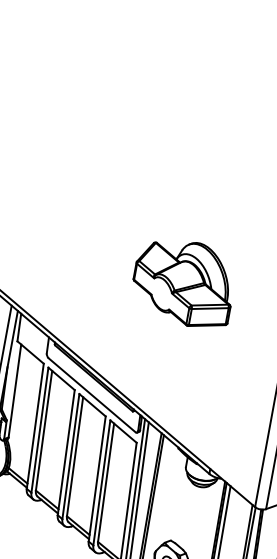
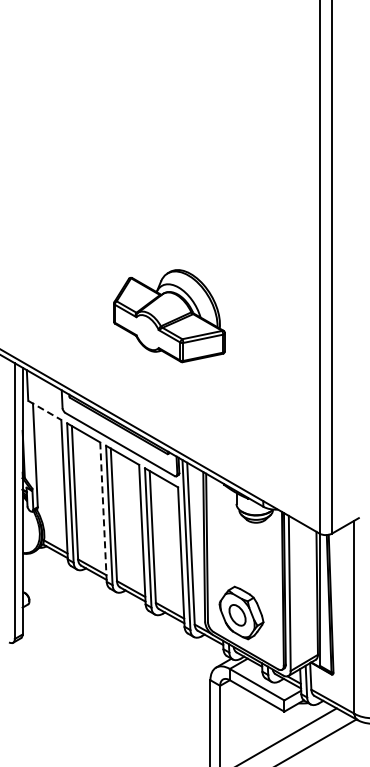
part: (183, 283) -> (169, 316), moved
line: (31, 352) -> (45, 410), solid -> dashed
line: (66, 452) -> (103, 512), solid -> dashed

